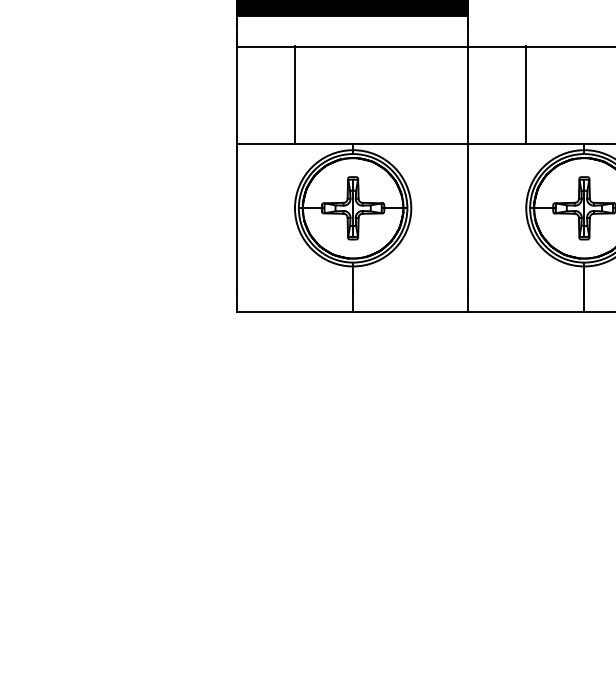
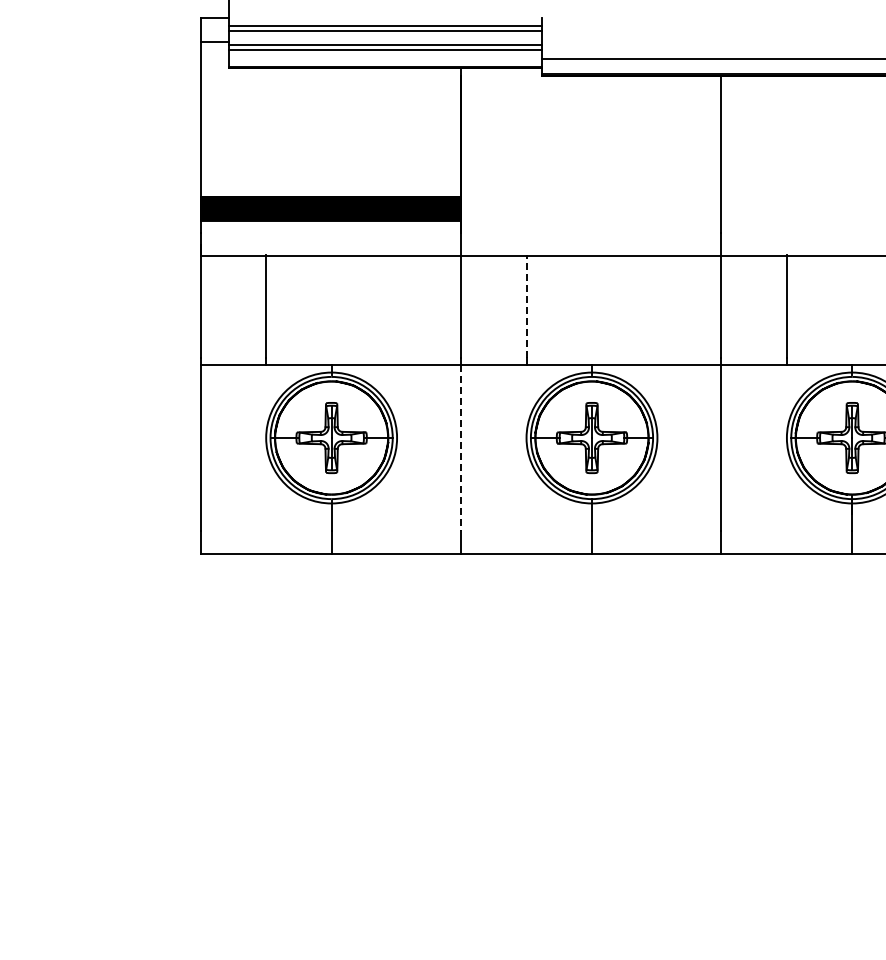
line: (526, 91) -> (526, 306), solid -> dashed
line: (468, 217) -> (461, 448), solid -> dashed

